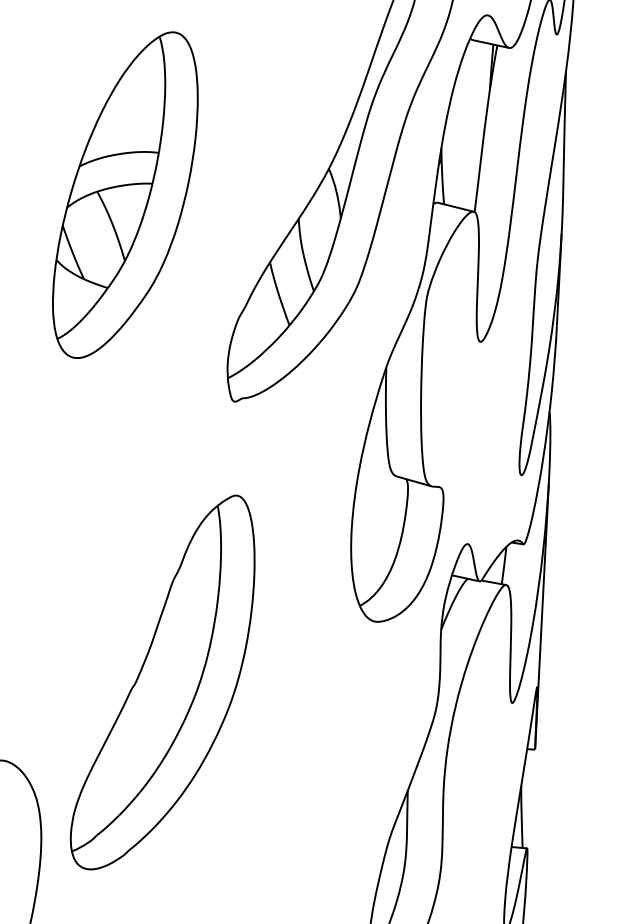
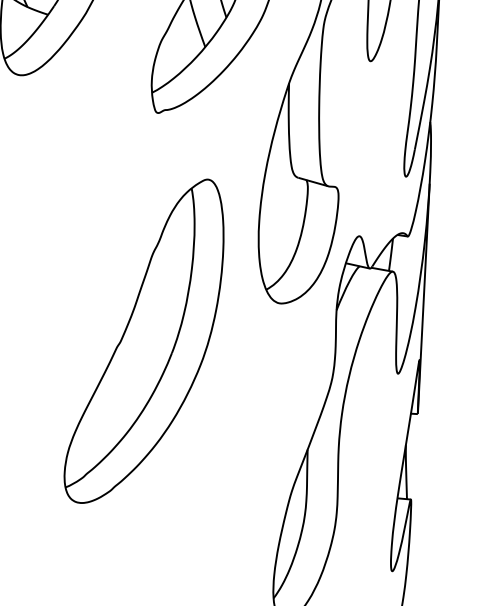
part: (162, 682) -> (143, 341), moved

